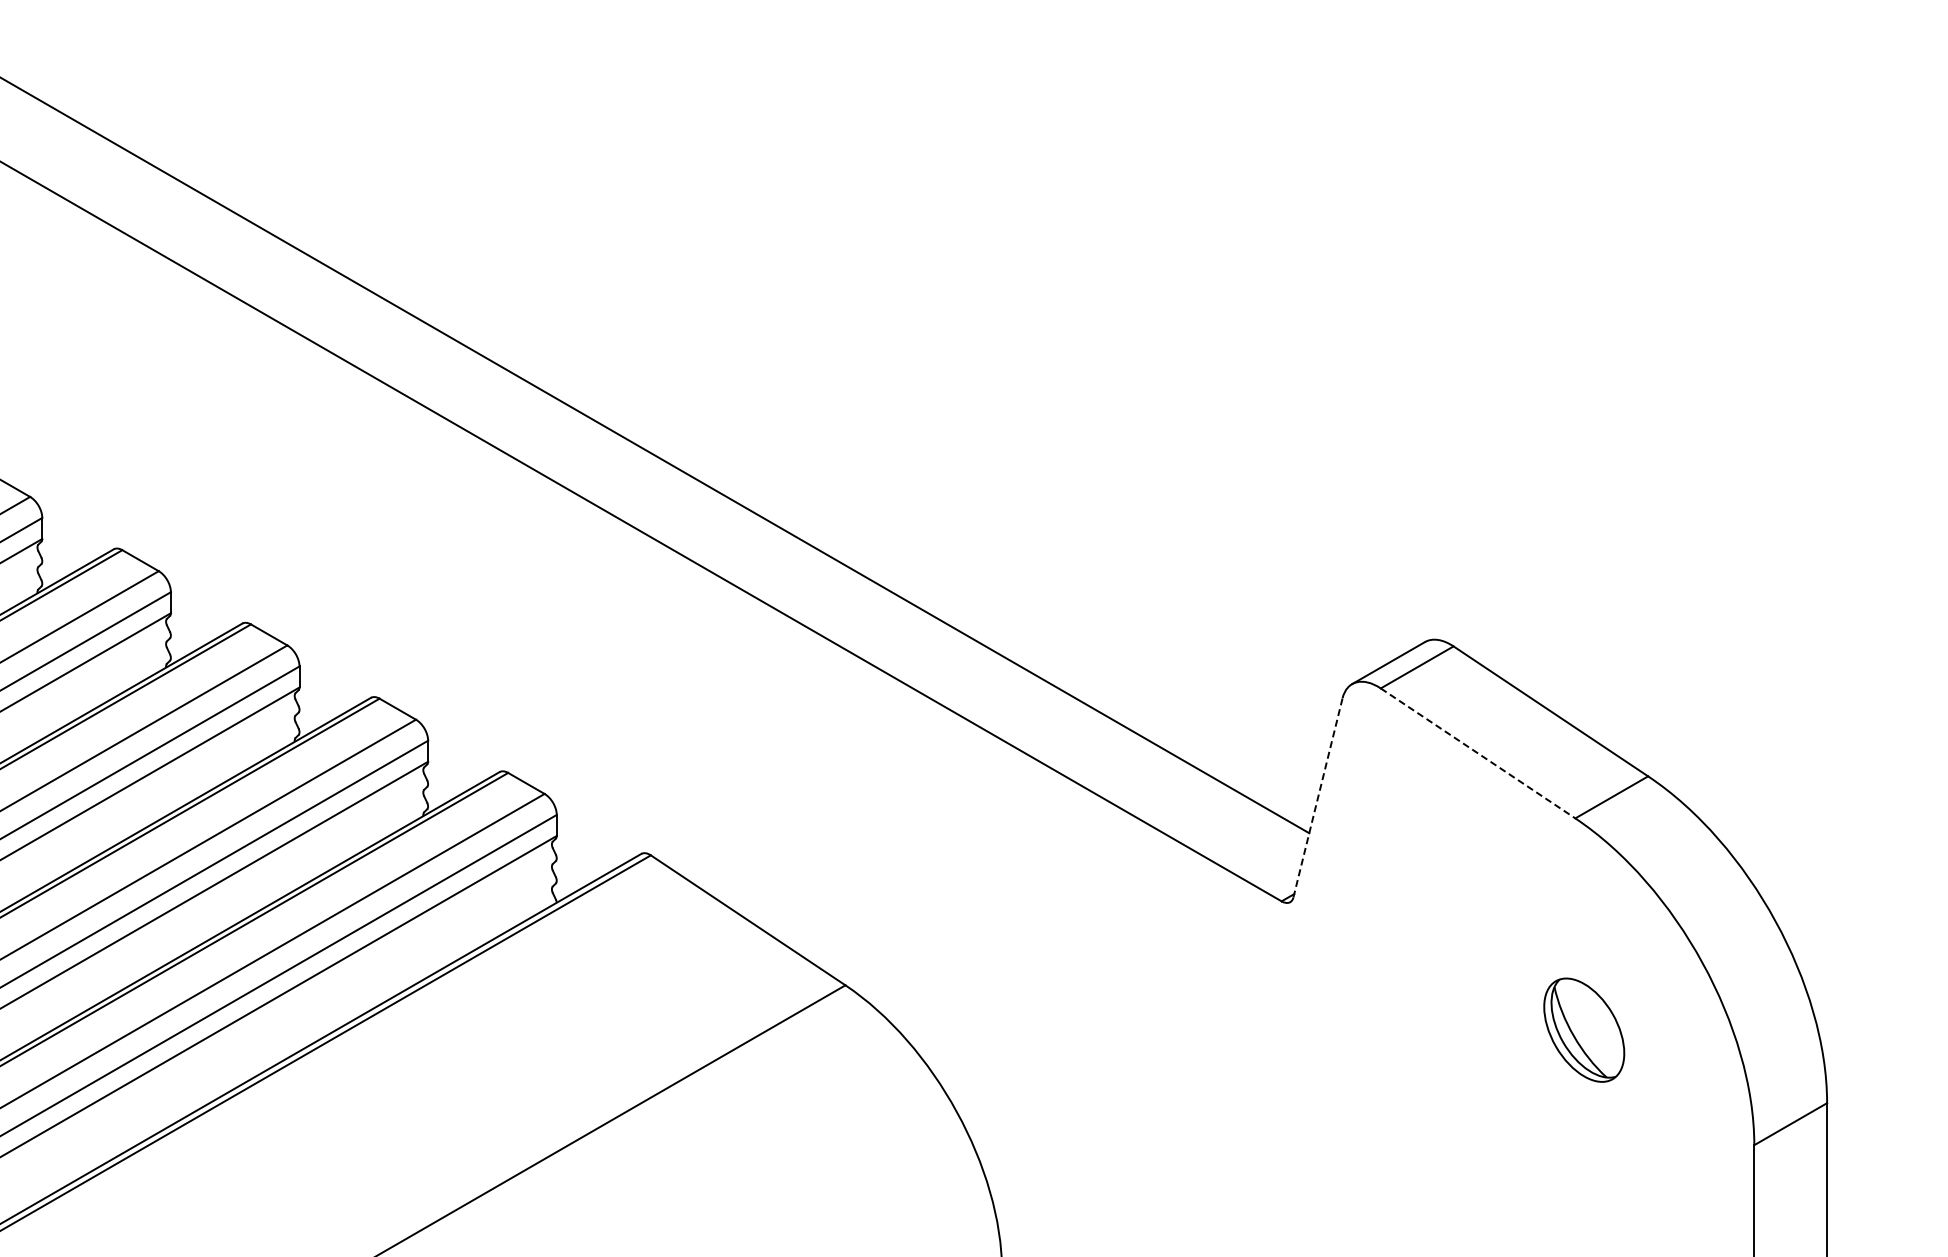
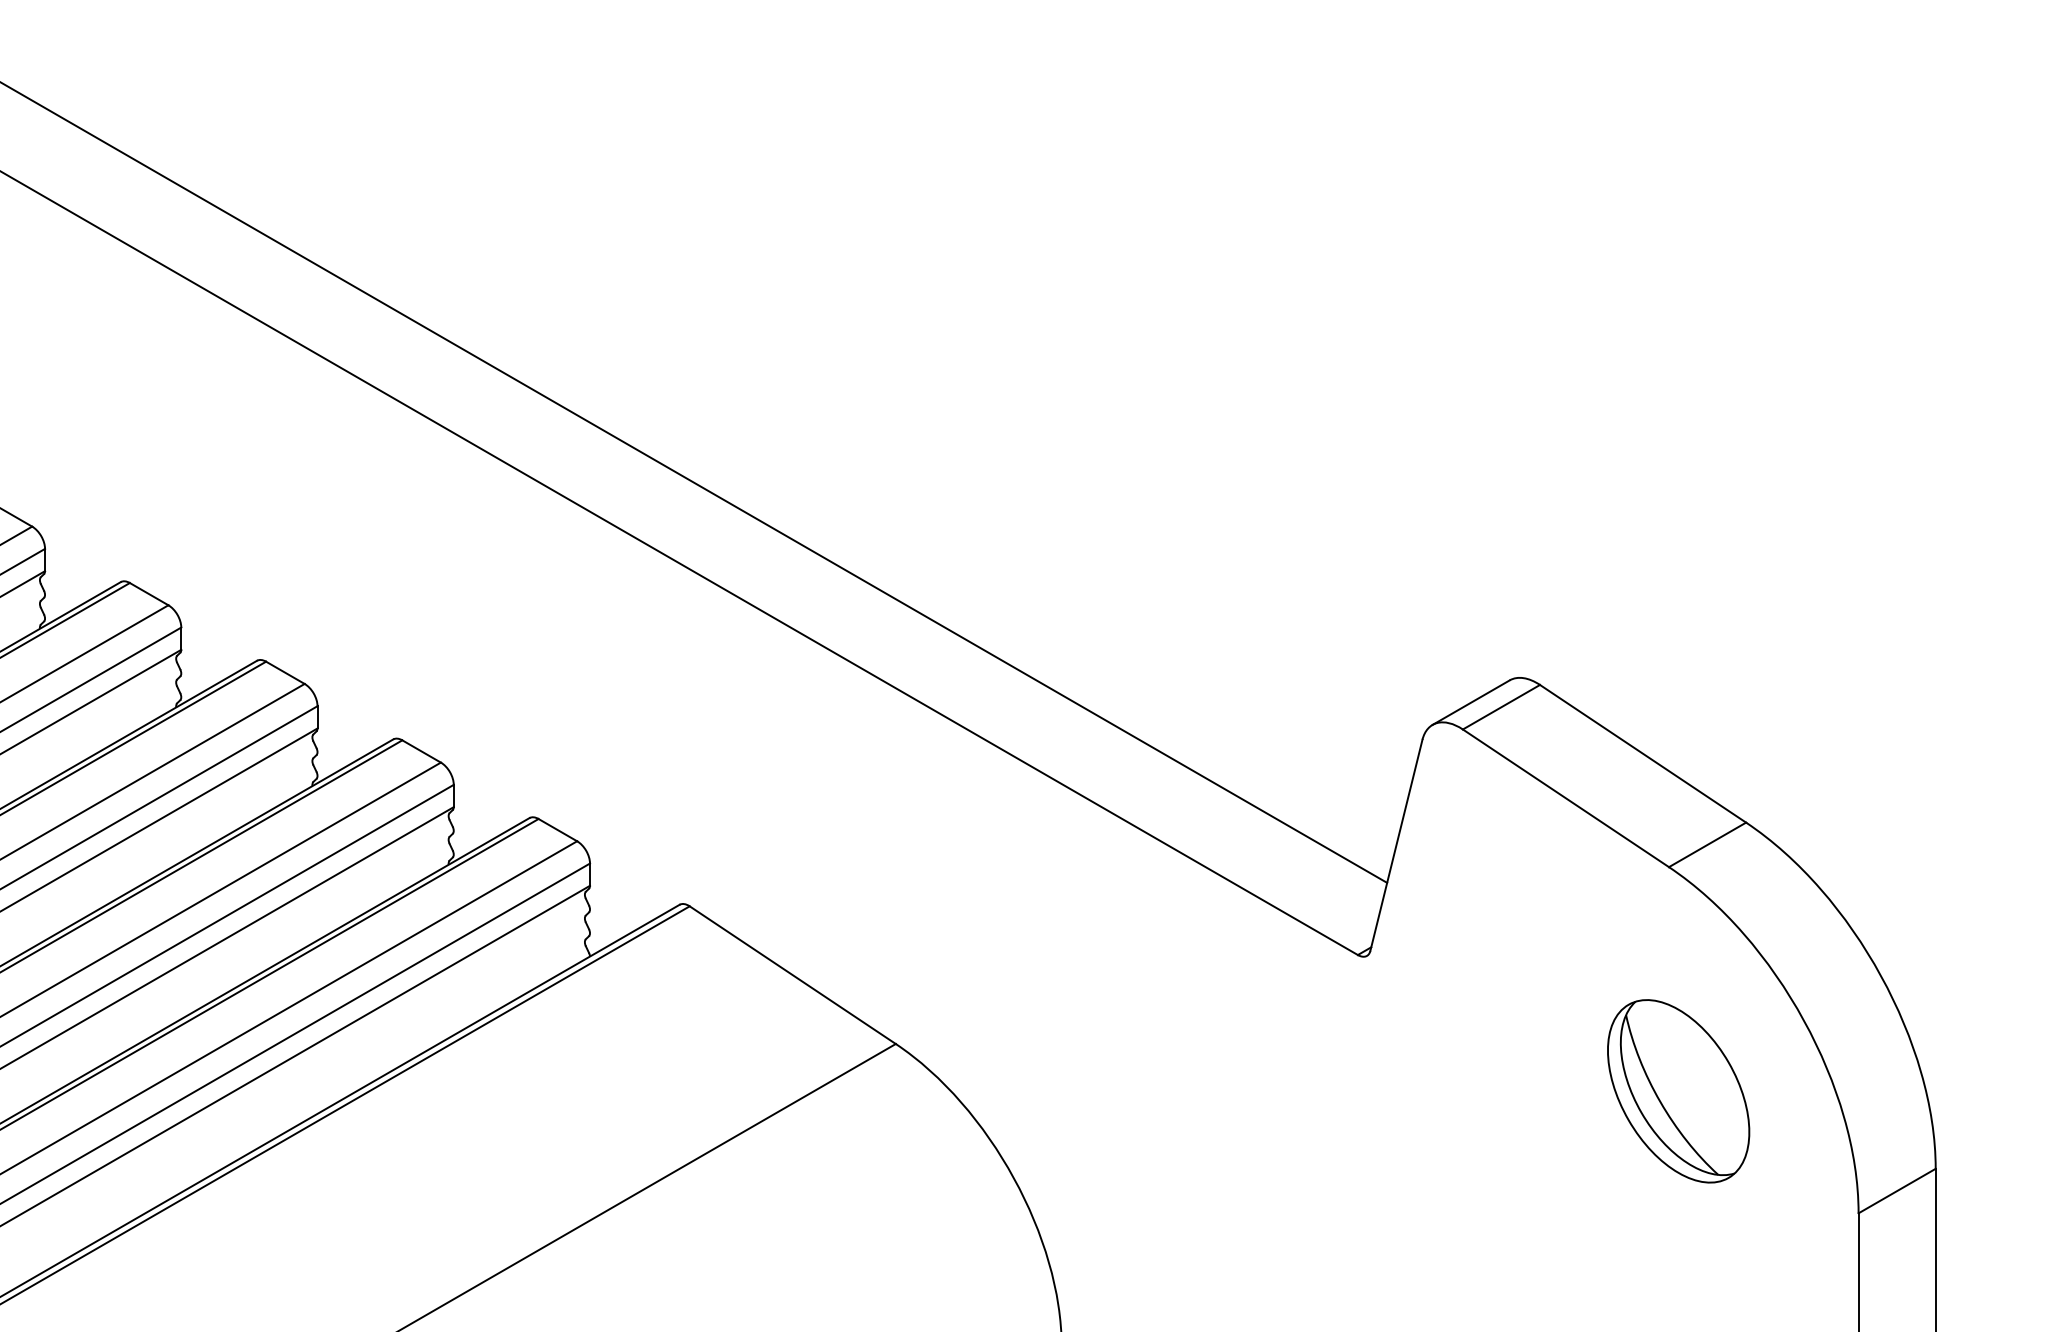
line: (1478, 753) -> (1566, 798), dashed -> solid
line: (1318, 797) -> (1396, 845), dashed -> solid
part: (1583, 1030) -> (1677, 1091), size x1.67

